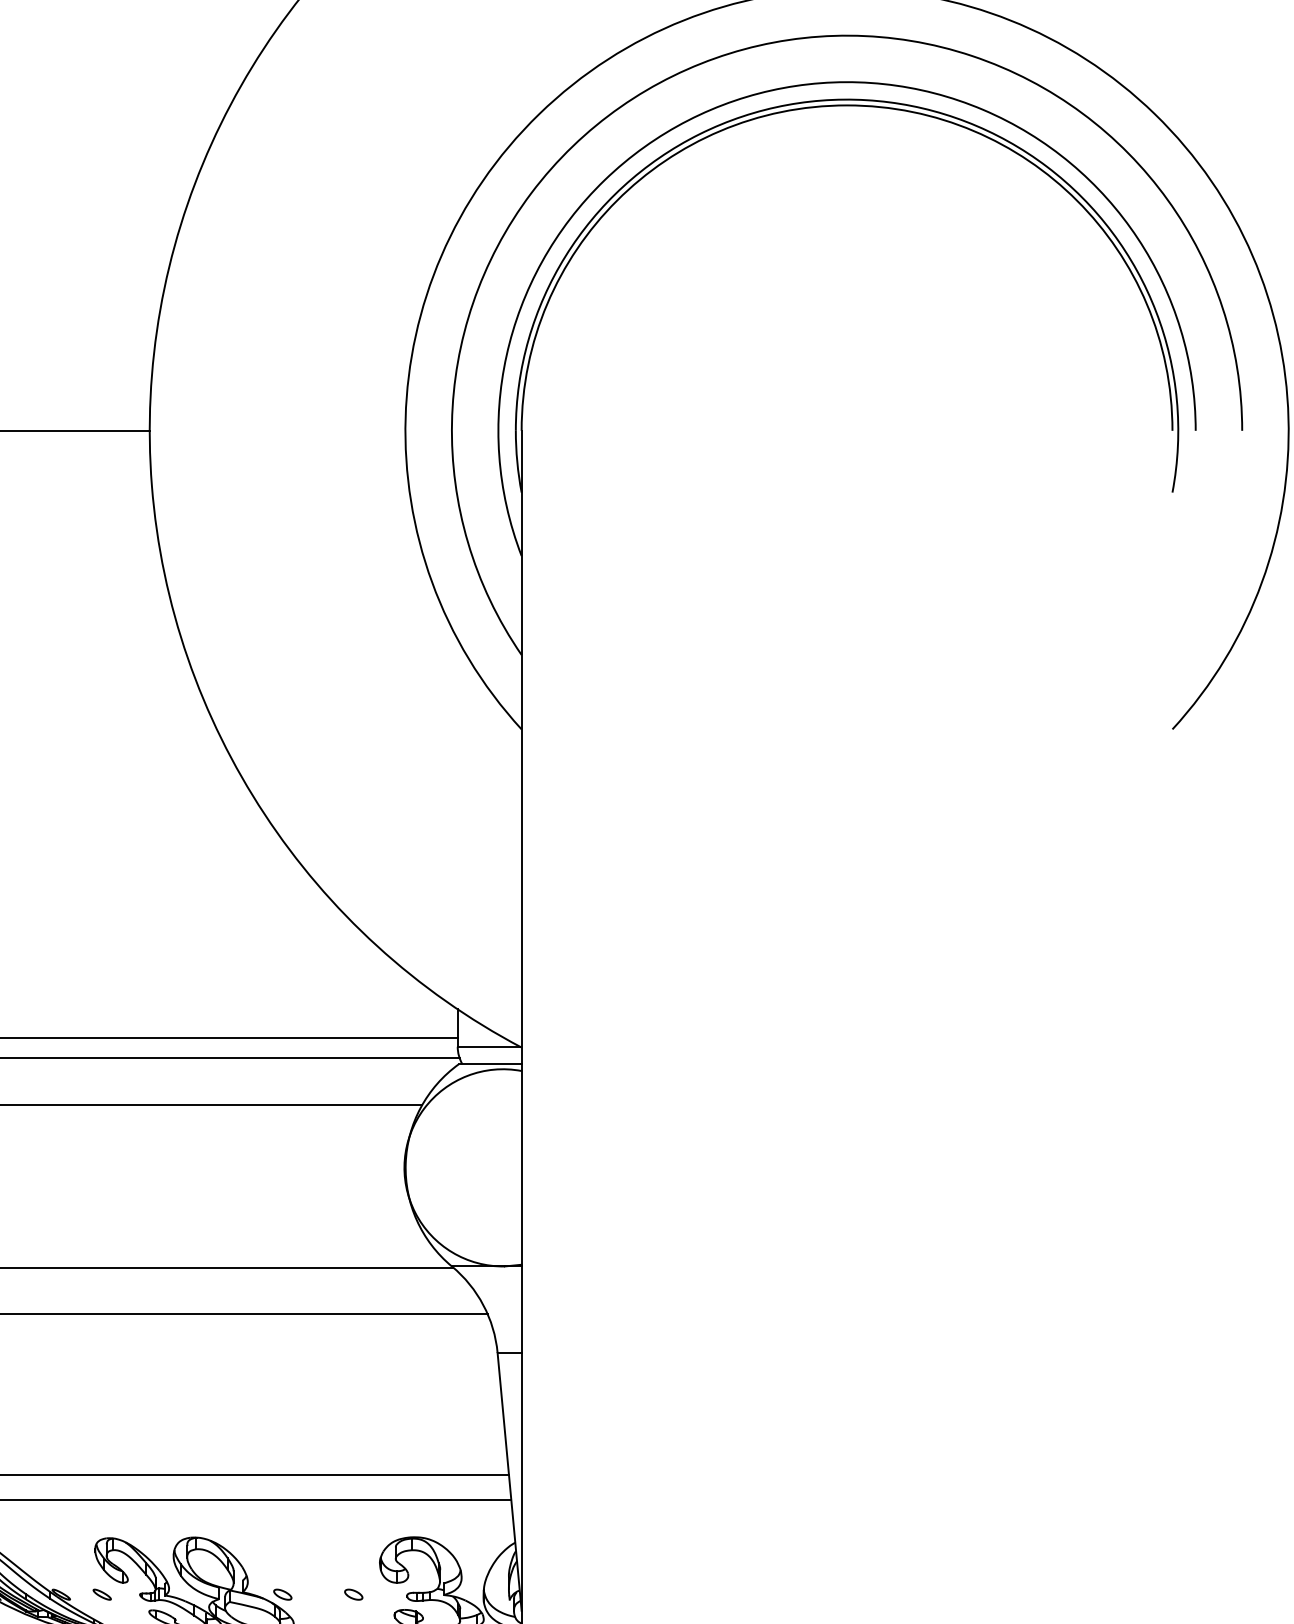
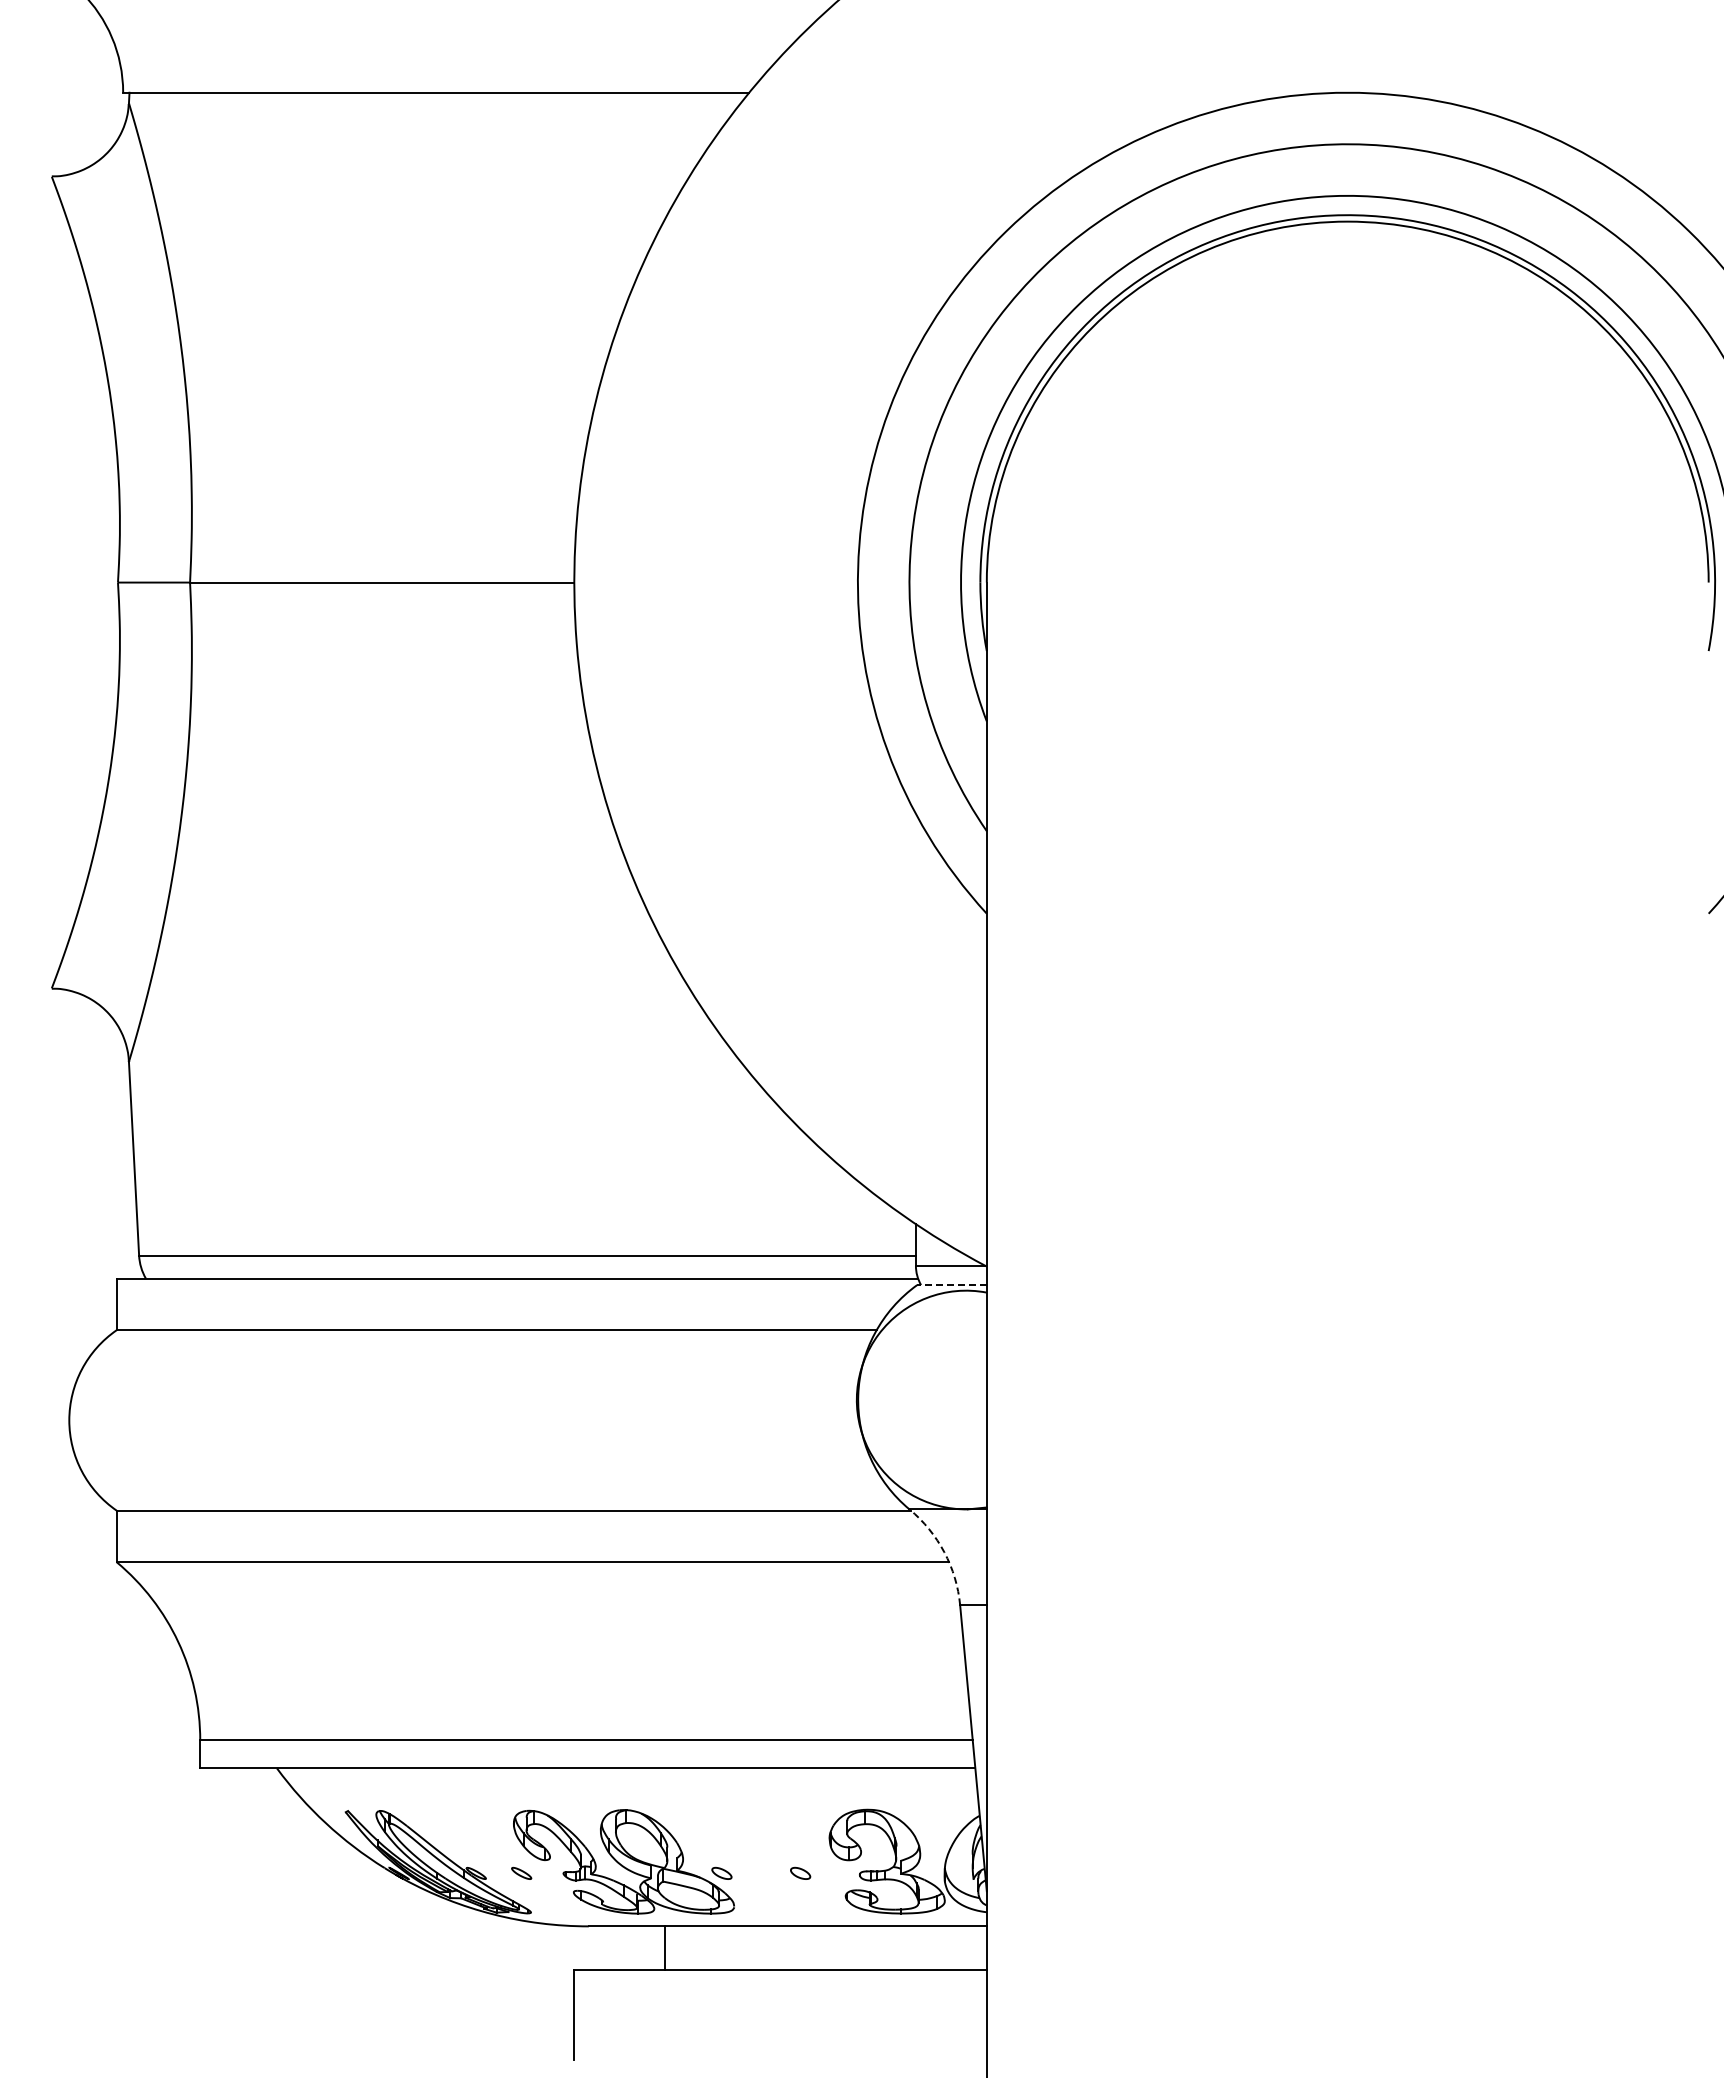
line: (490, 1064) -> (952, 1285), solid -> dashed
arc: (483, 1305) -> (944, 1552), solid -> dashed

